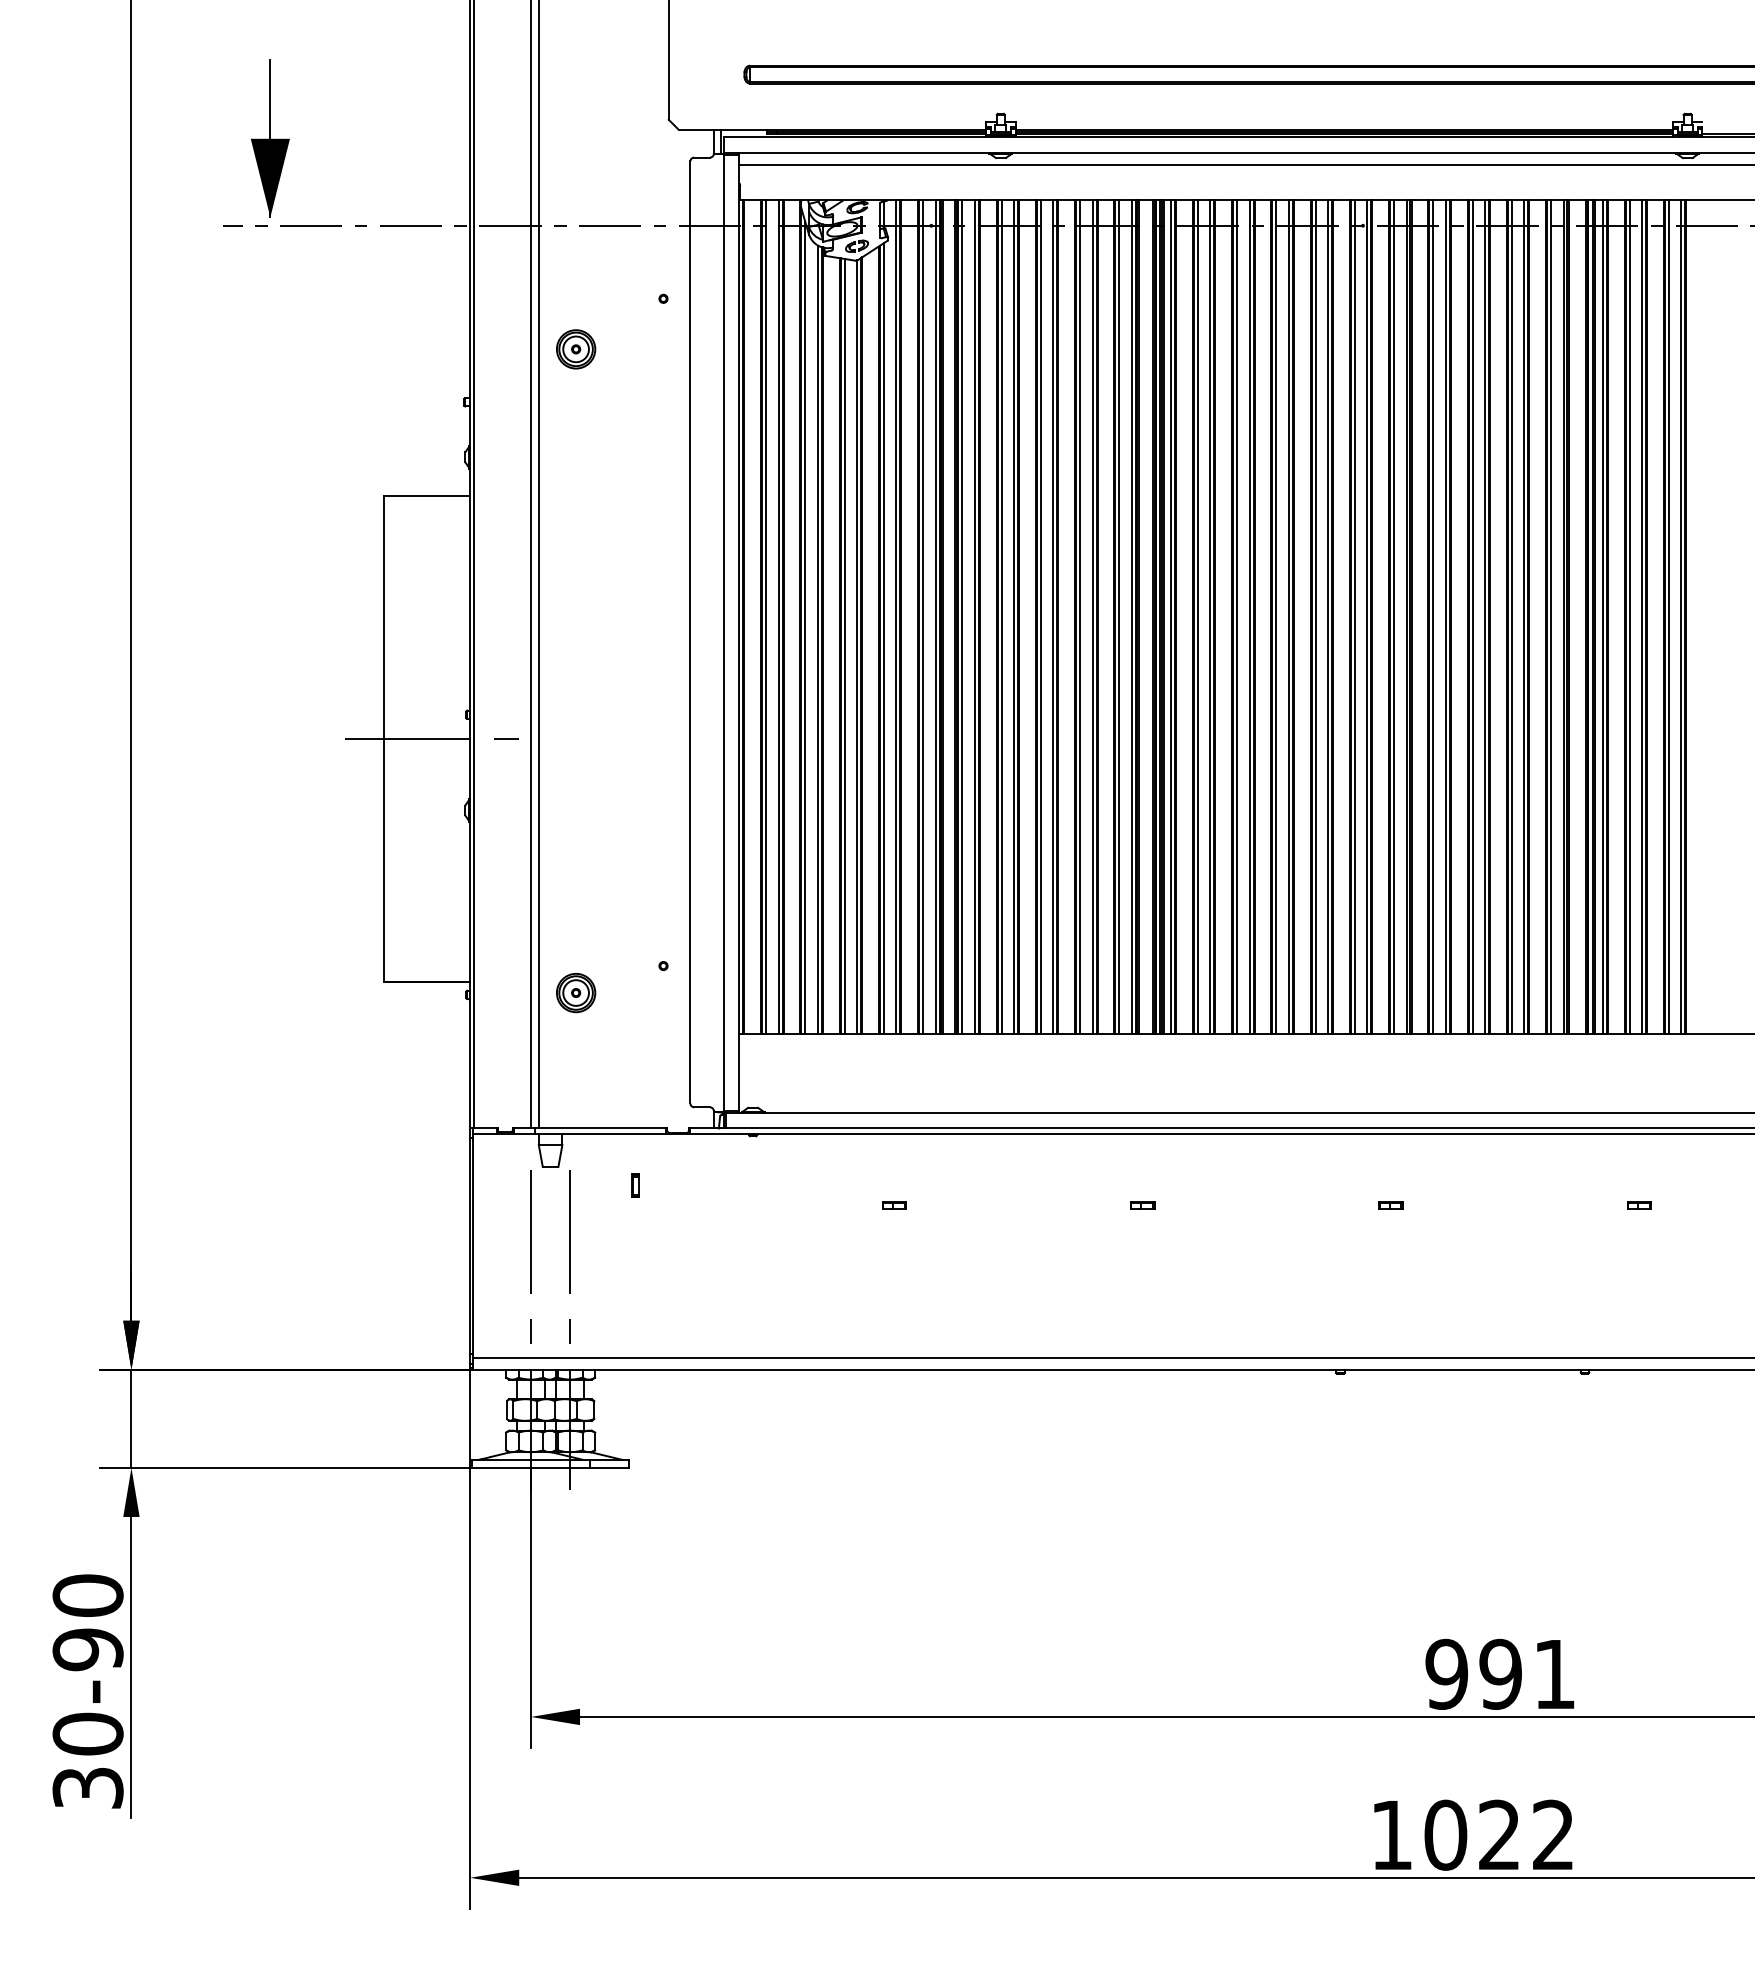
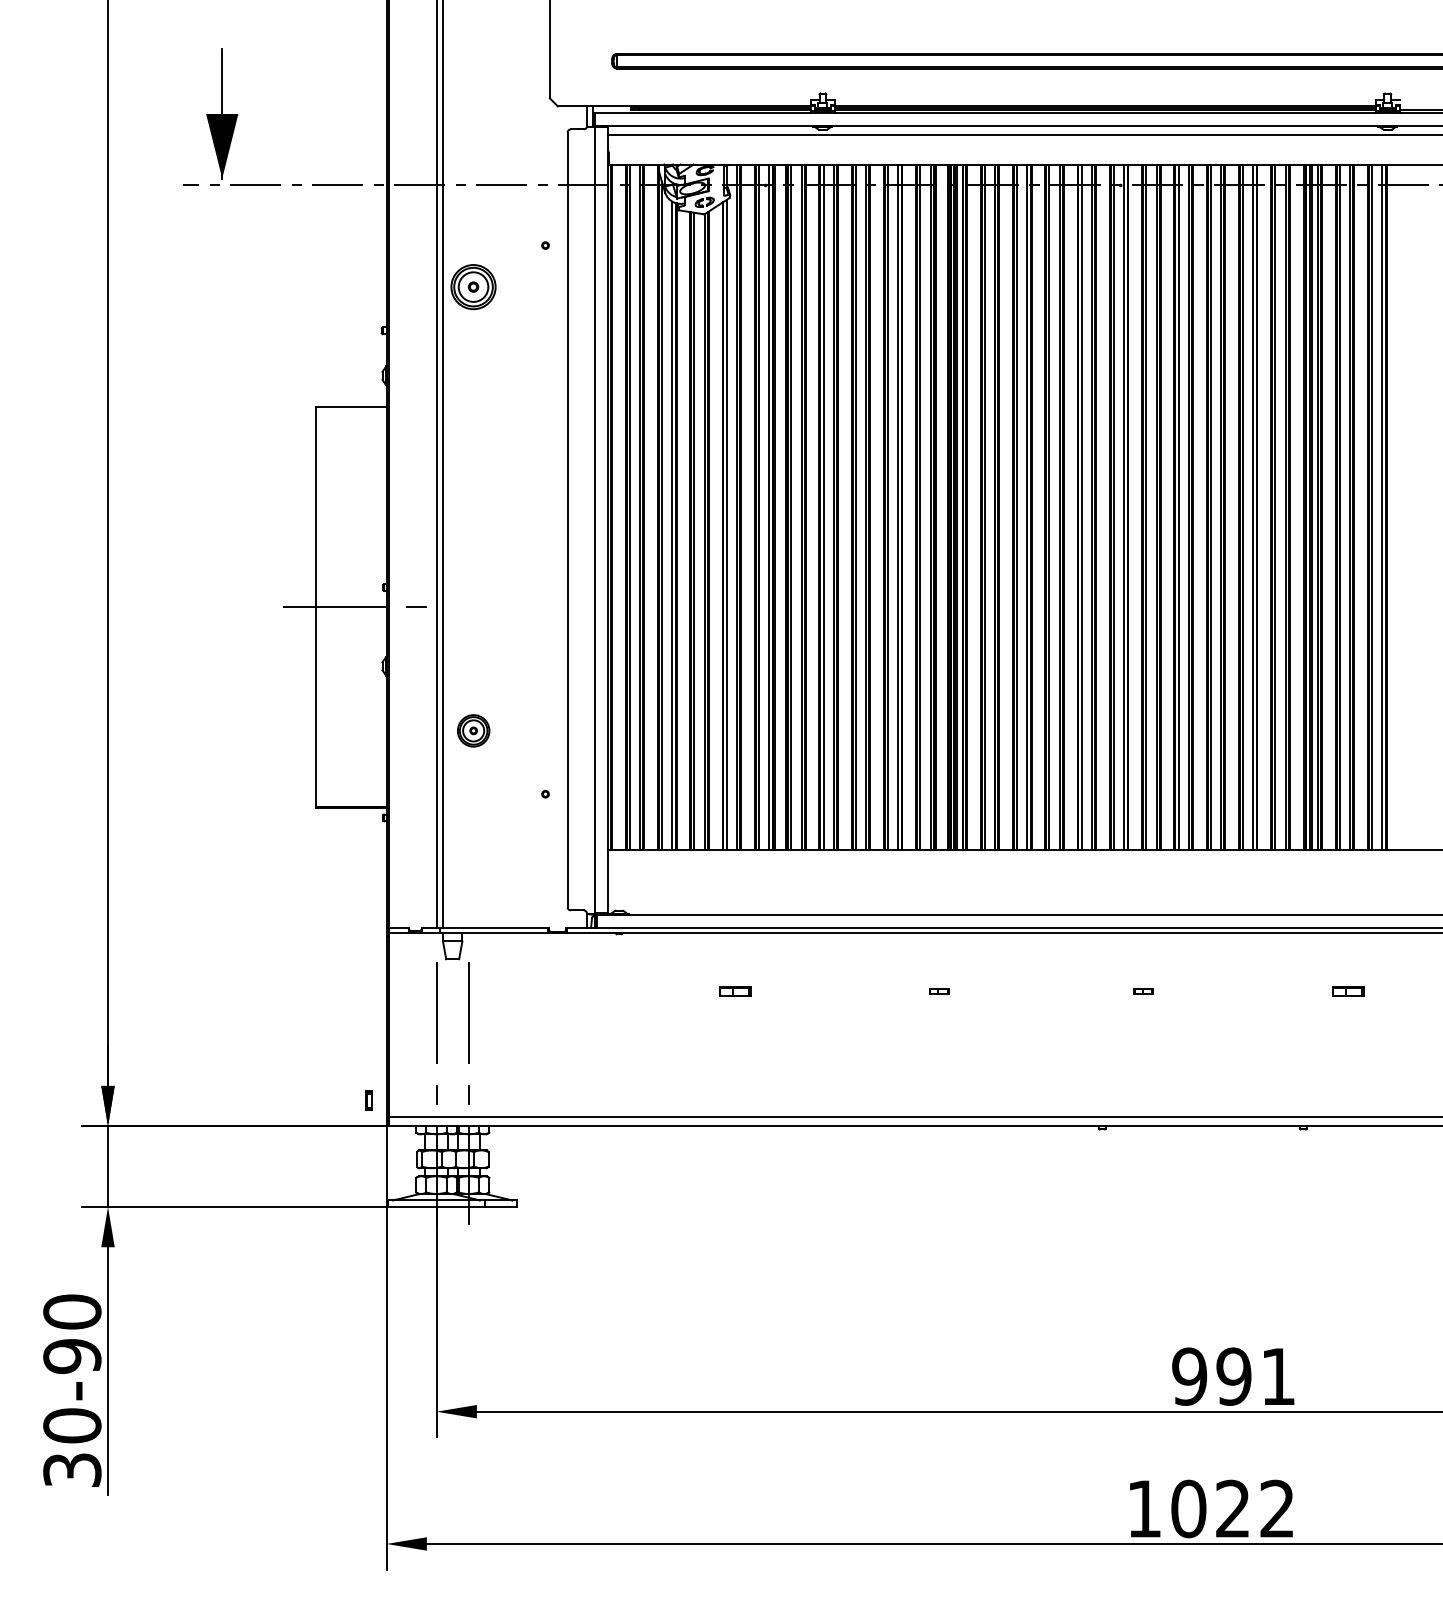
part: (576, 349) -> (473, 287), size x1.4
part: (576, 993) -> (473, 731), moved
part: (635, 1185) -> (368, 1100), moved
part: (894, 1205) -> (735, 991), size x1.6
part: (1639, 1205) -> (1348, 991), size x1.6

